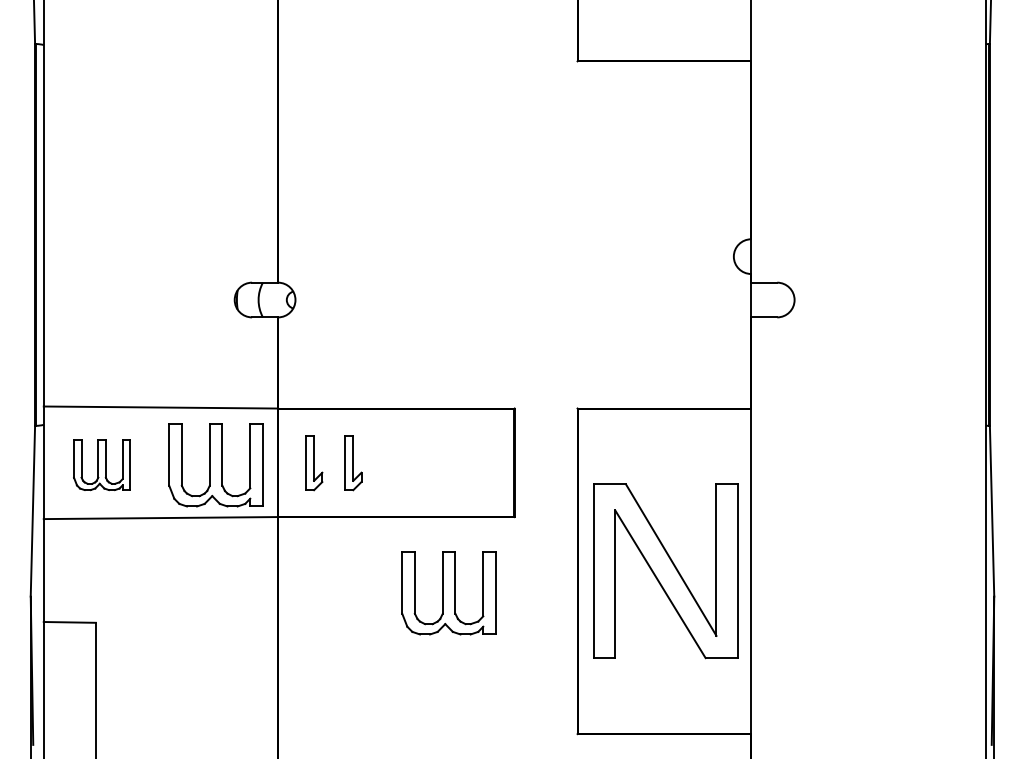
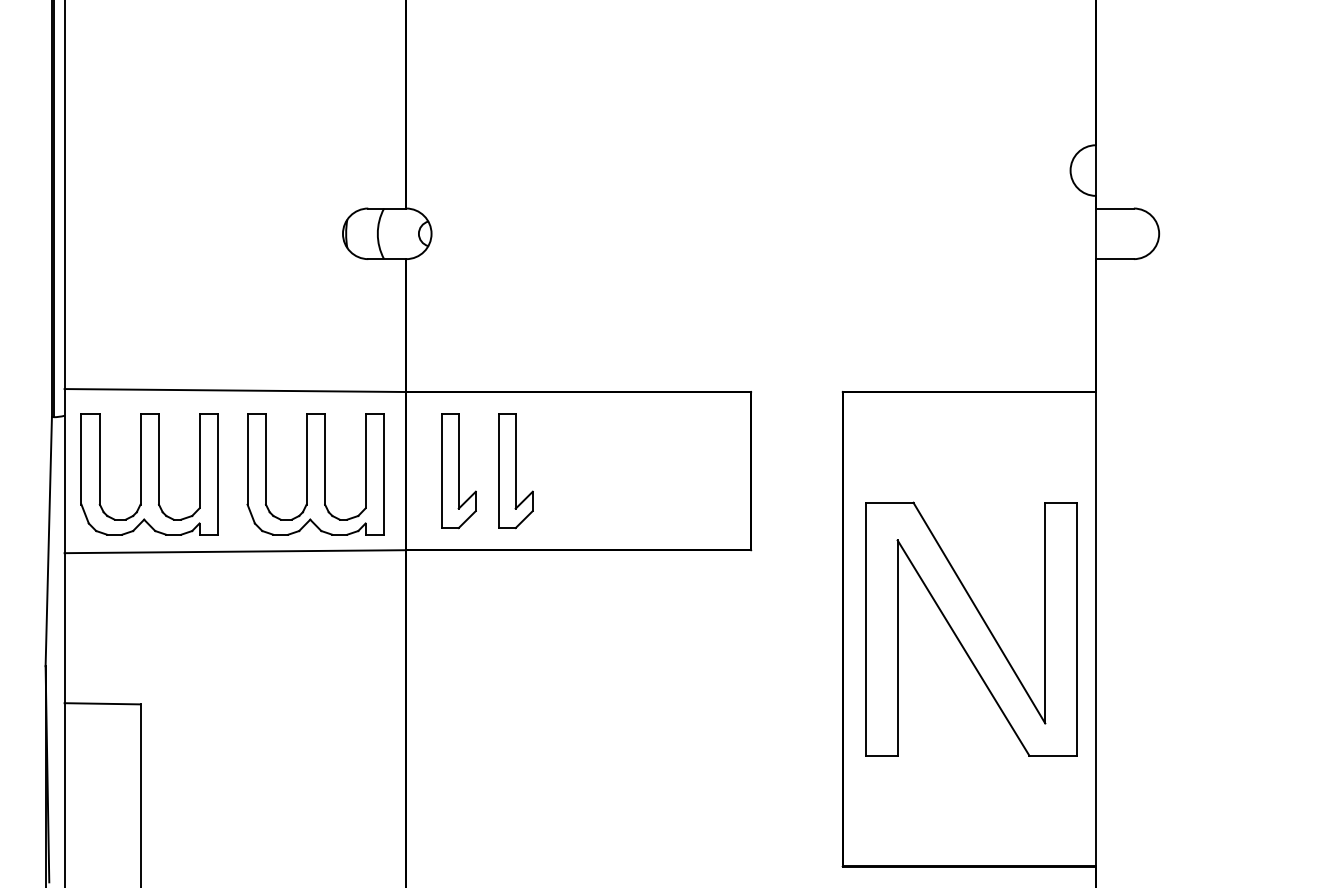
part: (313, 462) -> (457, 470), size x1.43
part: (353, 462) -> (516, 470), size x1.43
part: (101, 465) -> (148, 475), size x1.67
part: (448, 593) -> (654, 661), removed

